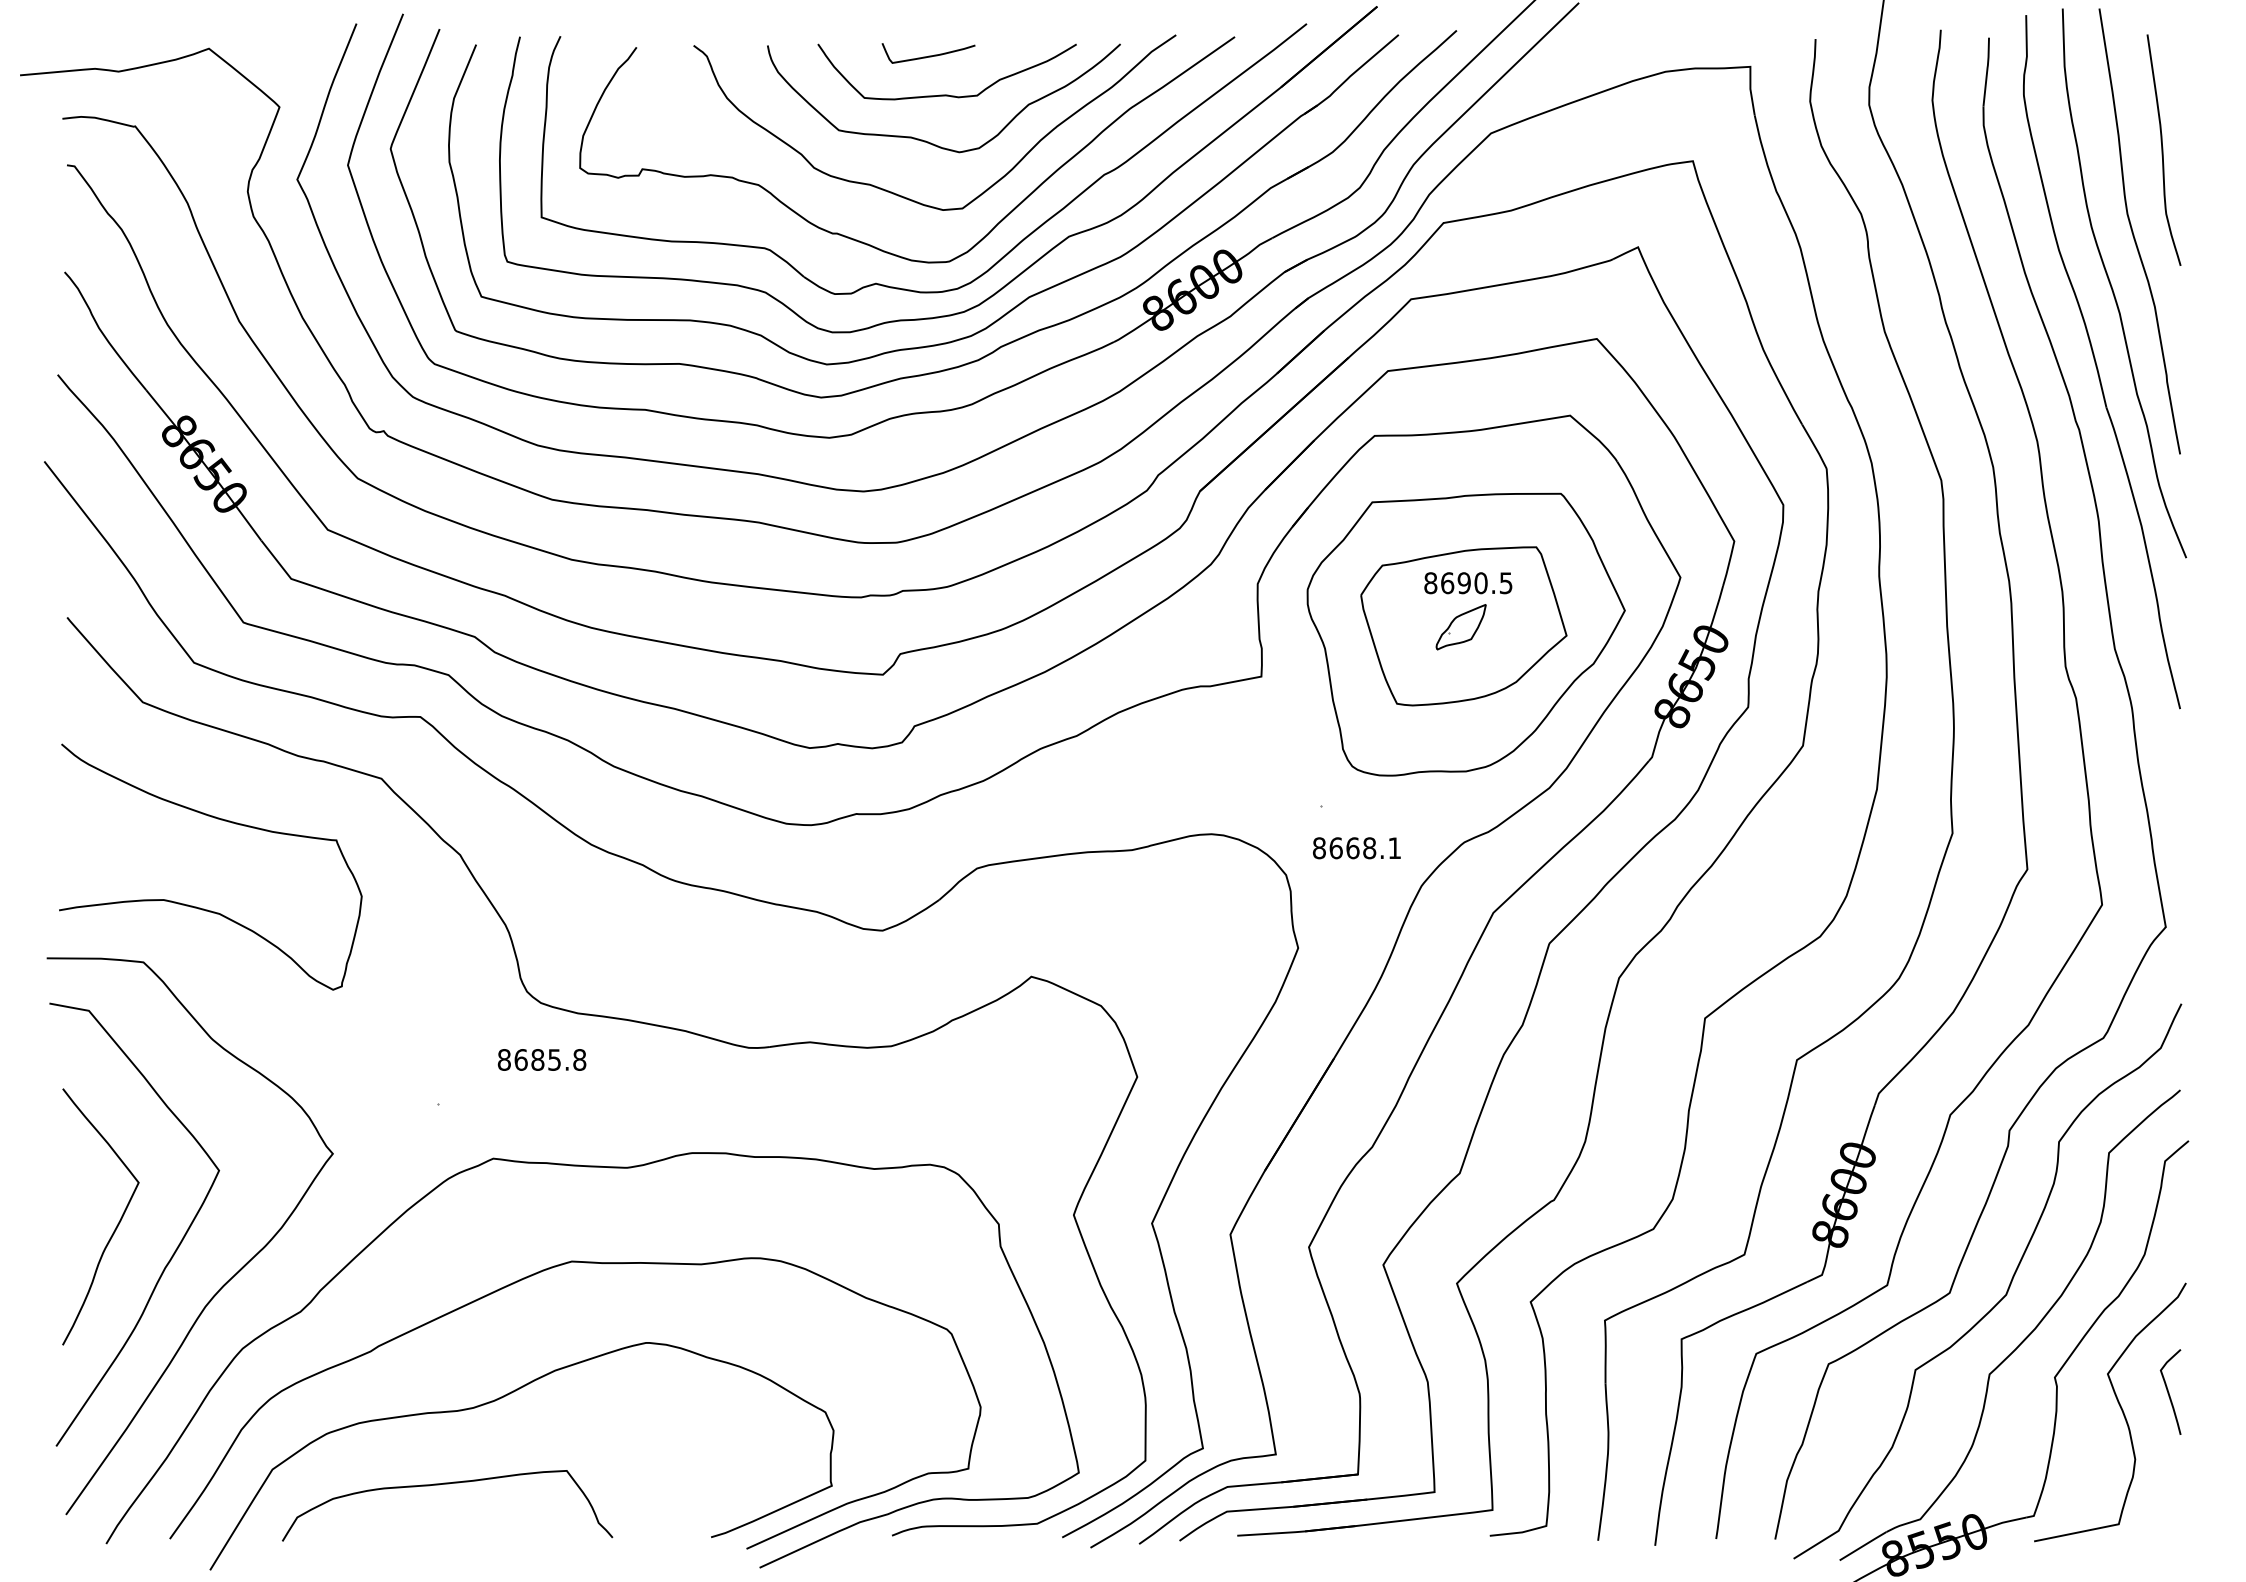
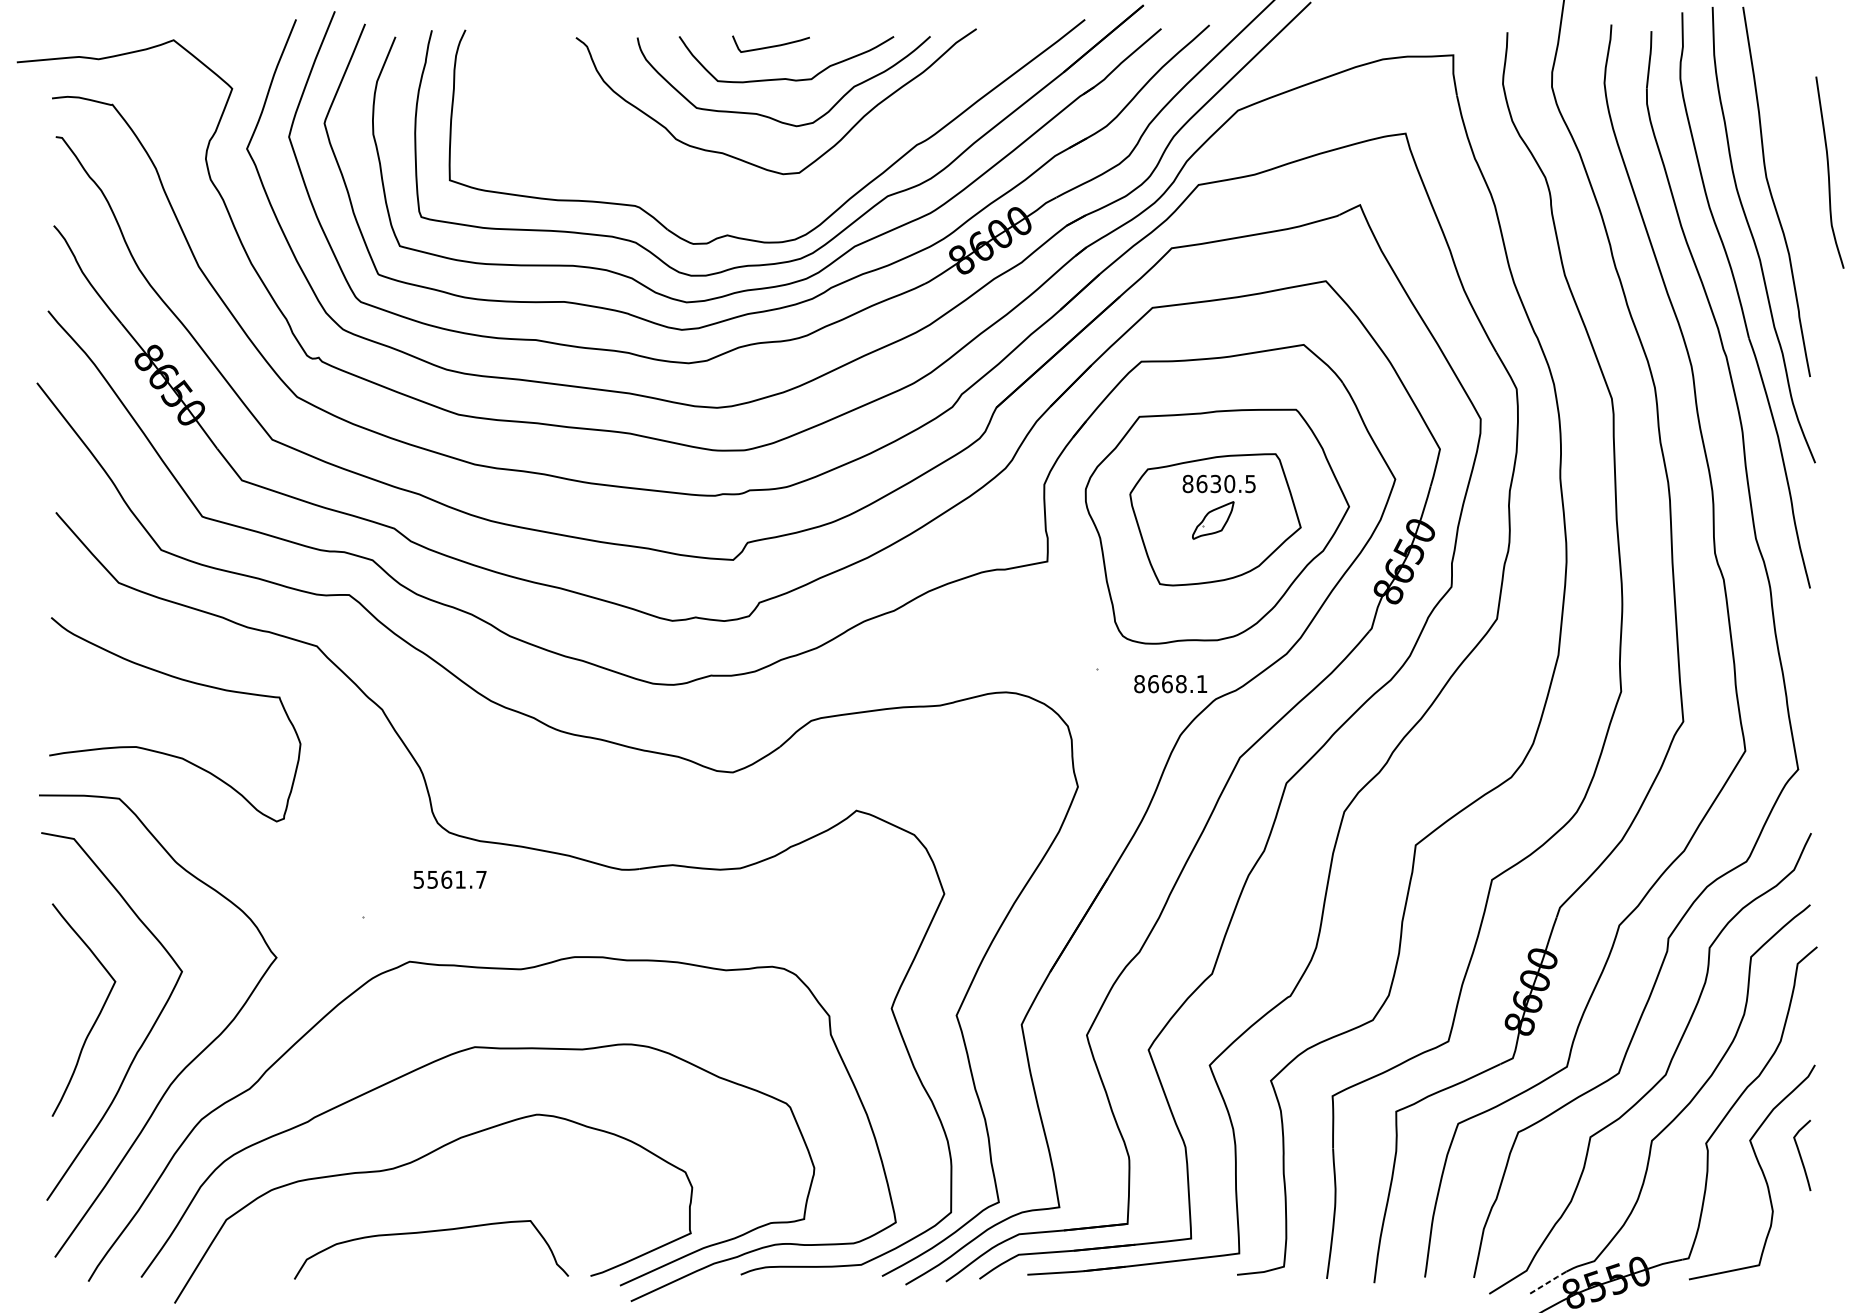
curve: (2163, 149) -> (1829, 172), moved
curve: (868, 243) -> (721, 201), removed
text: (1463, 583) -> (1215, 484), 8690.5 -> 8630.5
text: (1356, 848) -> (1170, 684), moved
text: (541, 1059) -> (449, 879), 8685.8 -> 5561.7
curve: (447, 1484) -> (431, 1232), moved
line: (1863, 1545) -> (1547, 1282), solid -> dashed

